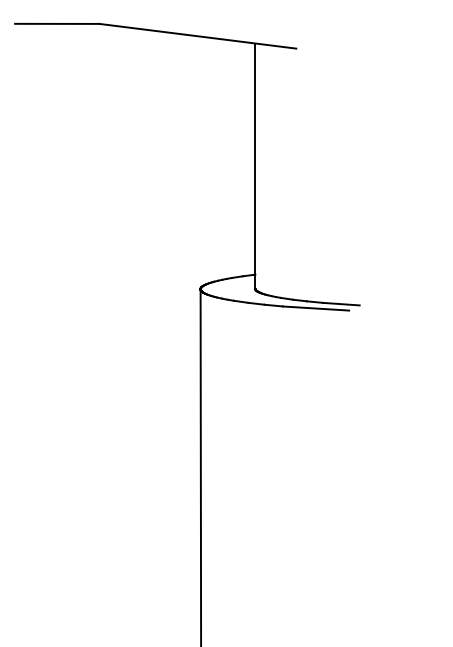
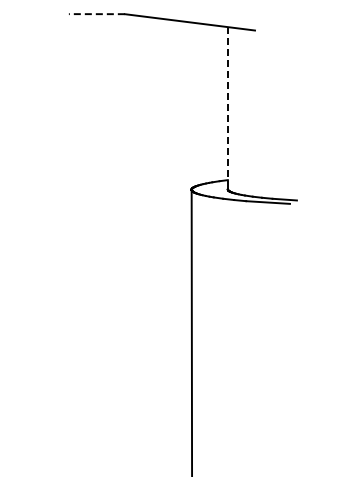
line: (56, 24) -> (96, 14), solid -> dashed
line: (254, 166) -> (227, 108), solid -> dashed

